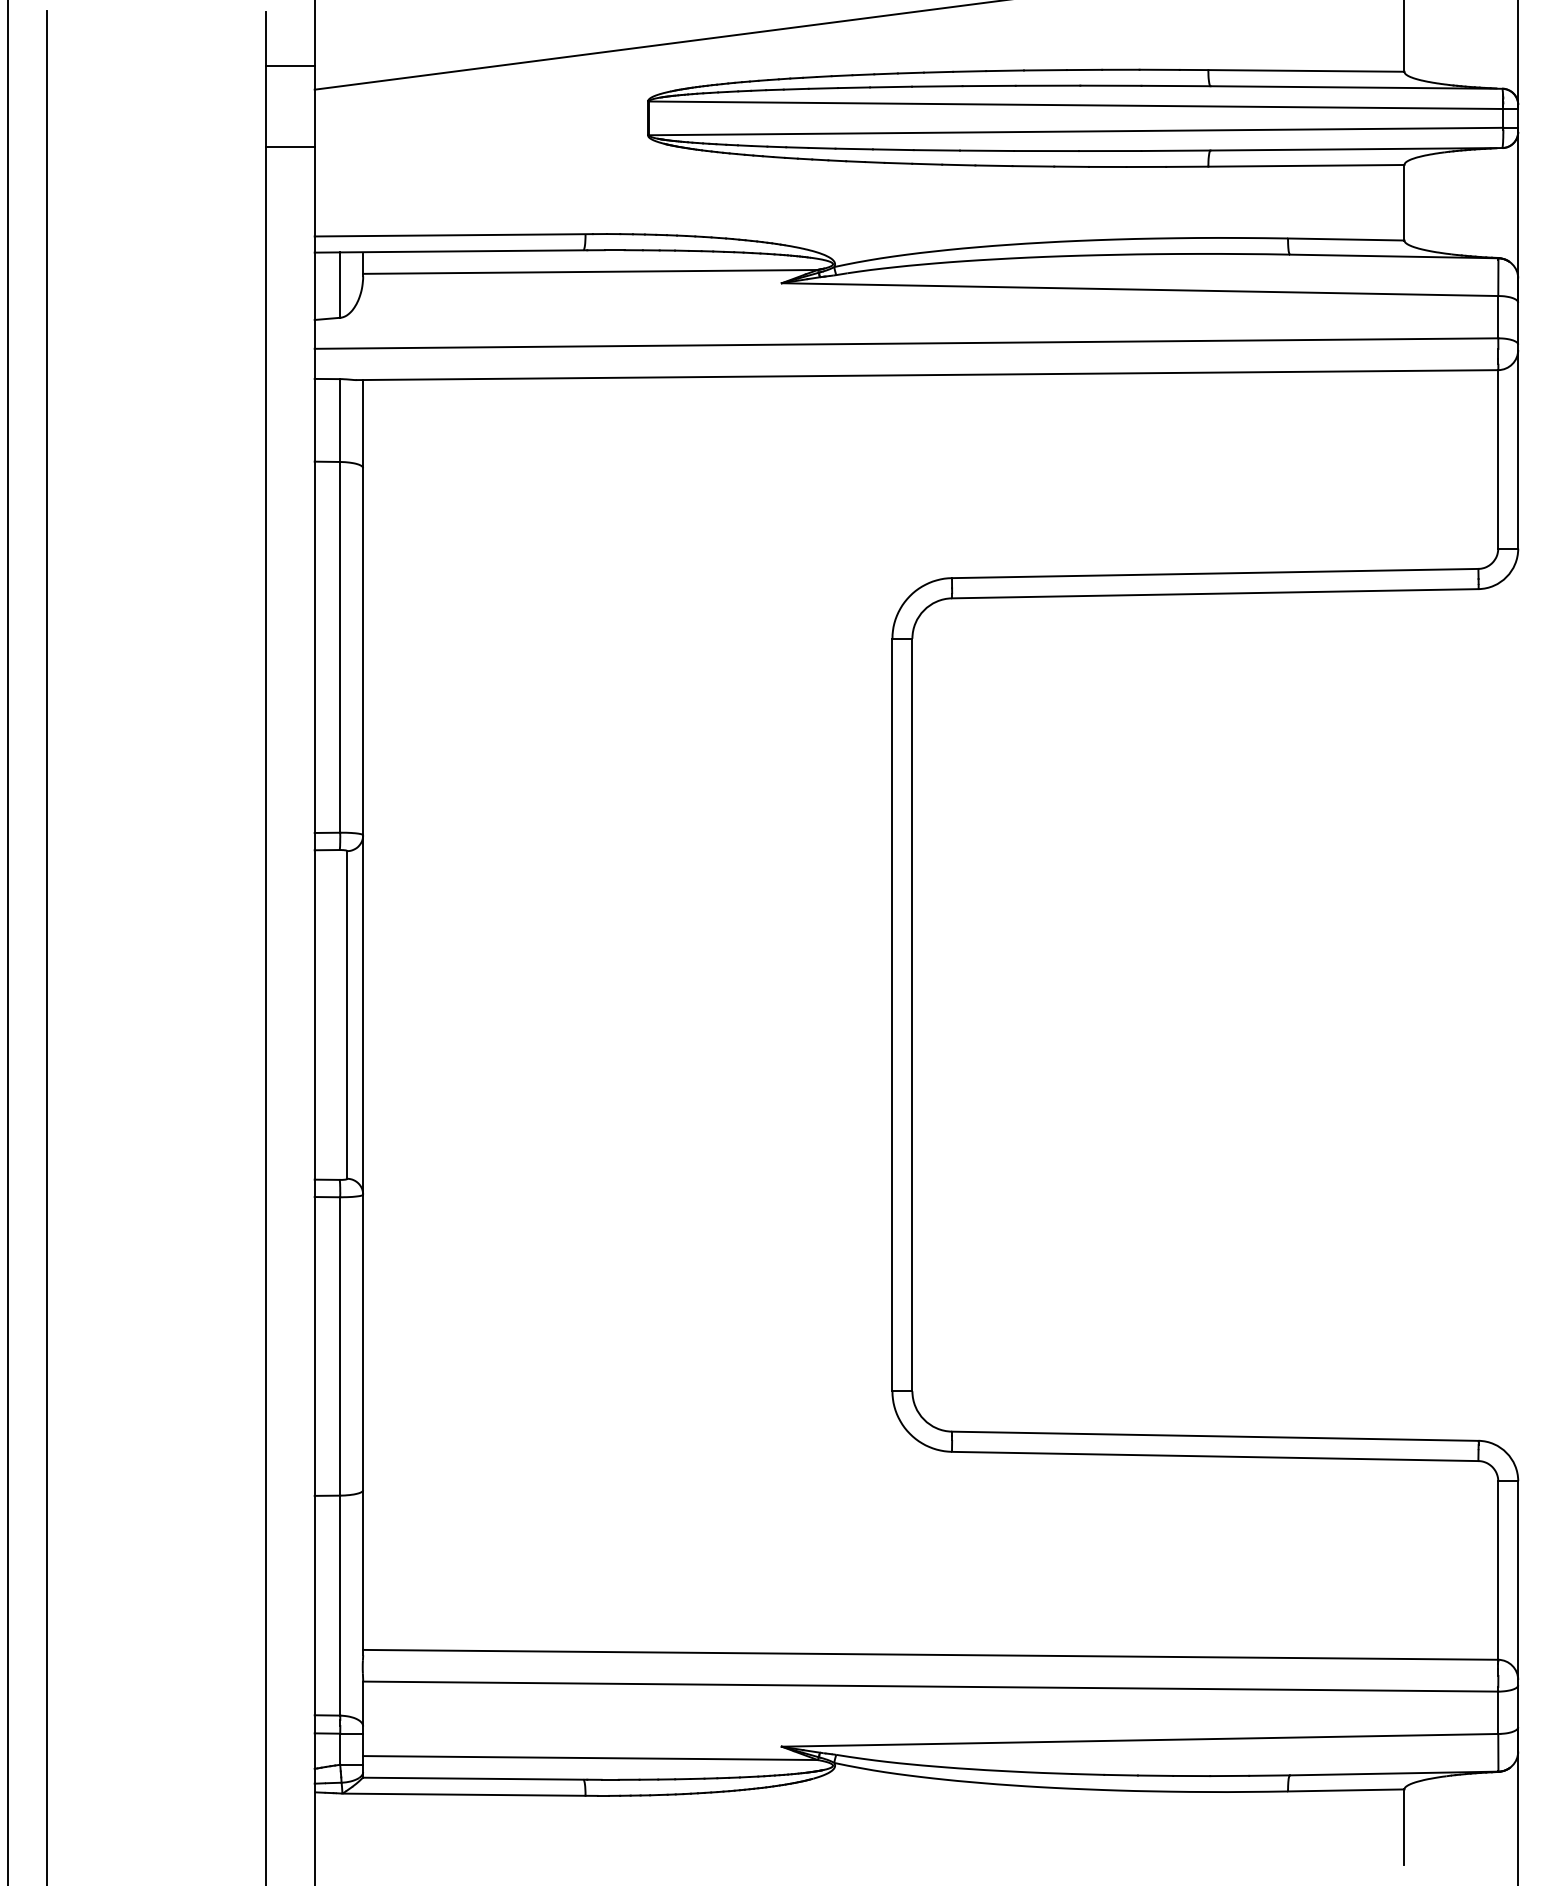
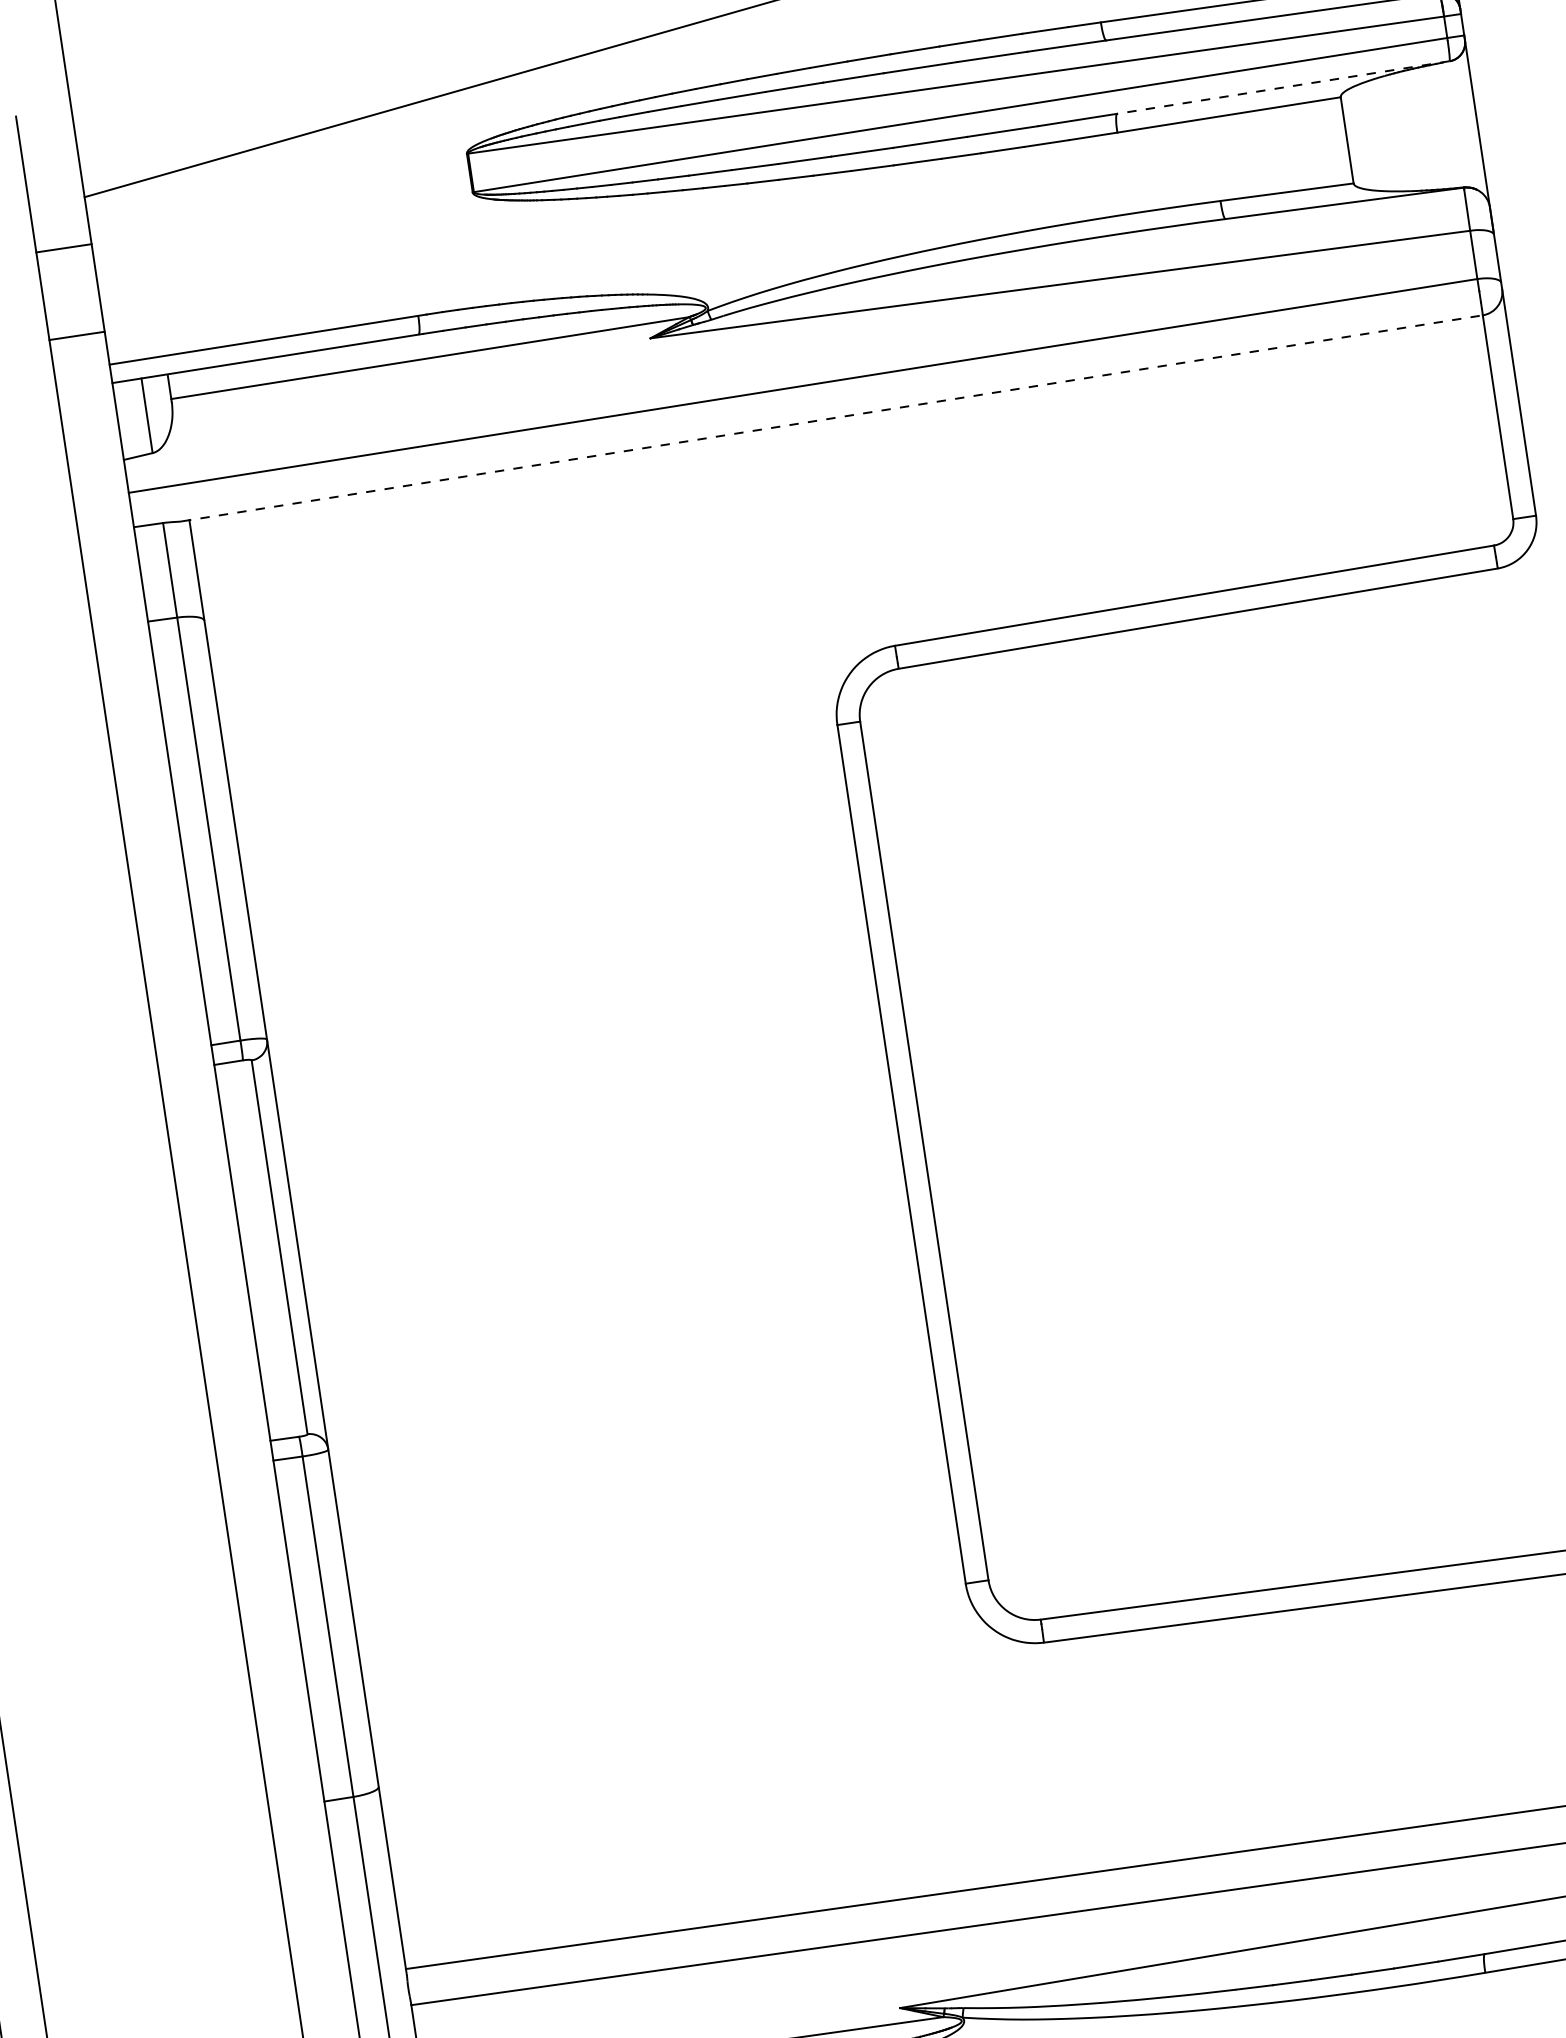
line: (290, 65) -> (63, 247), moved
line: (290, 146) -> (77, 335), moved
line: (1356, 149) -> (1283, 87), solid -> dashed
line: (927, 375) -> (832, 418), solid -> dashed

